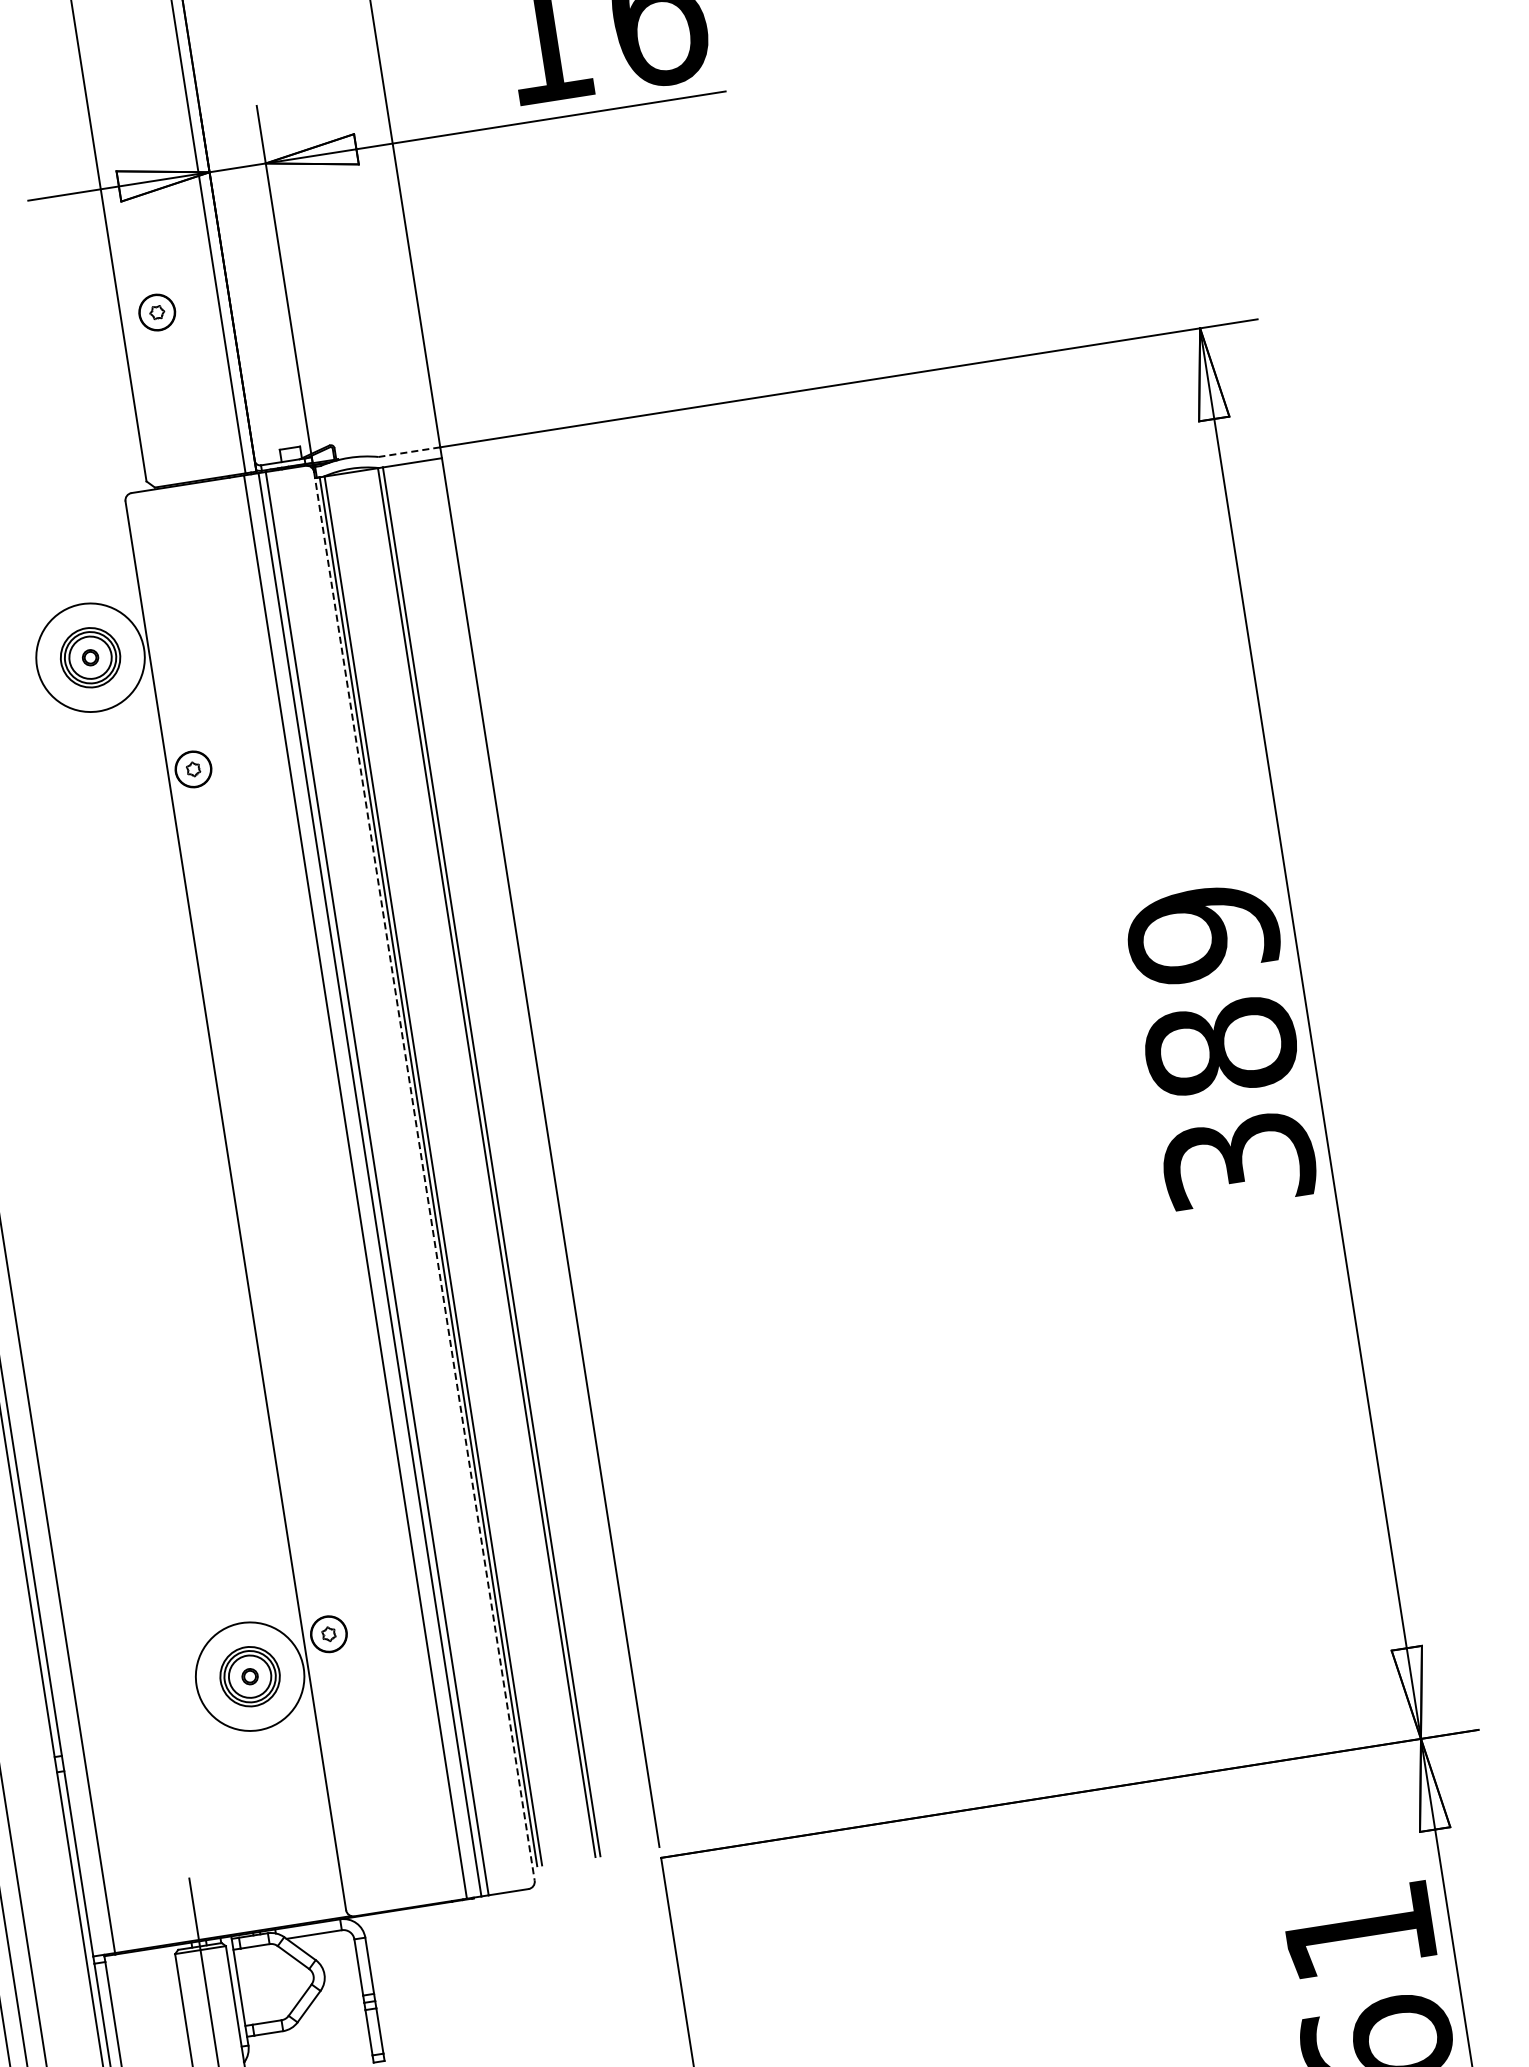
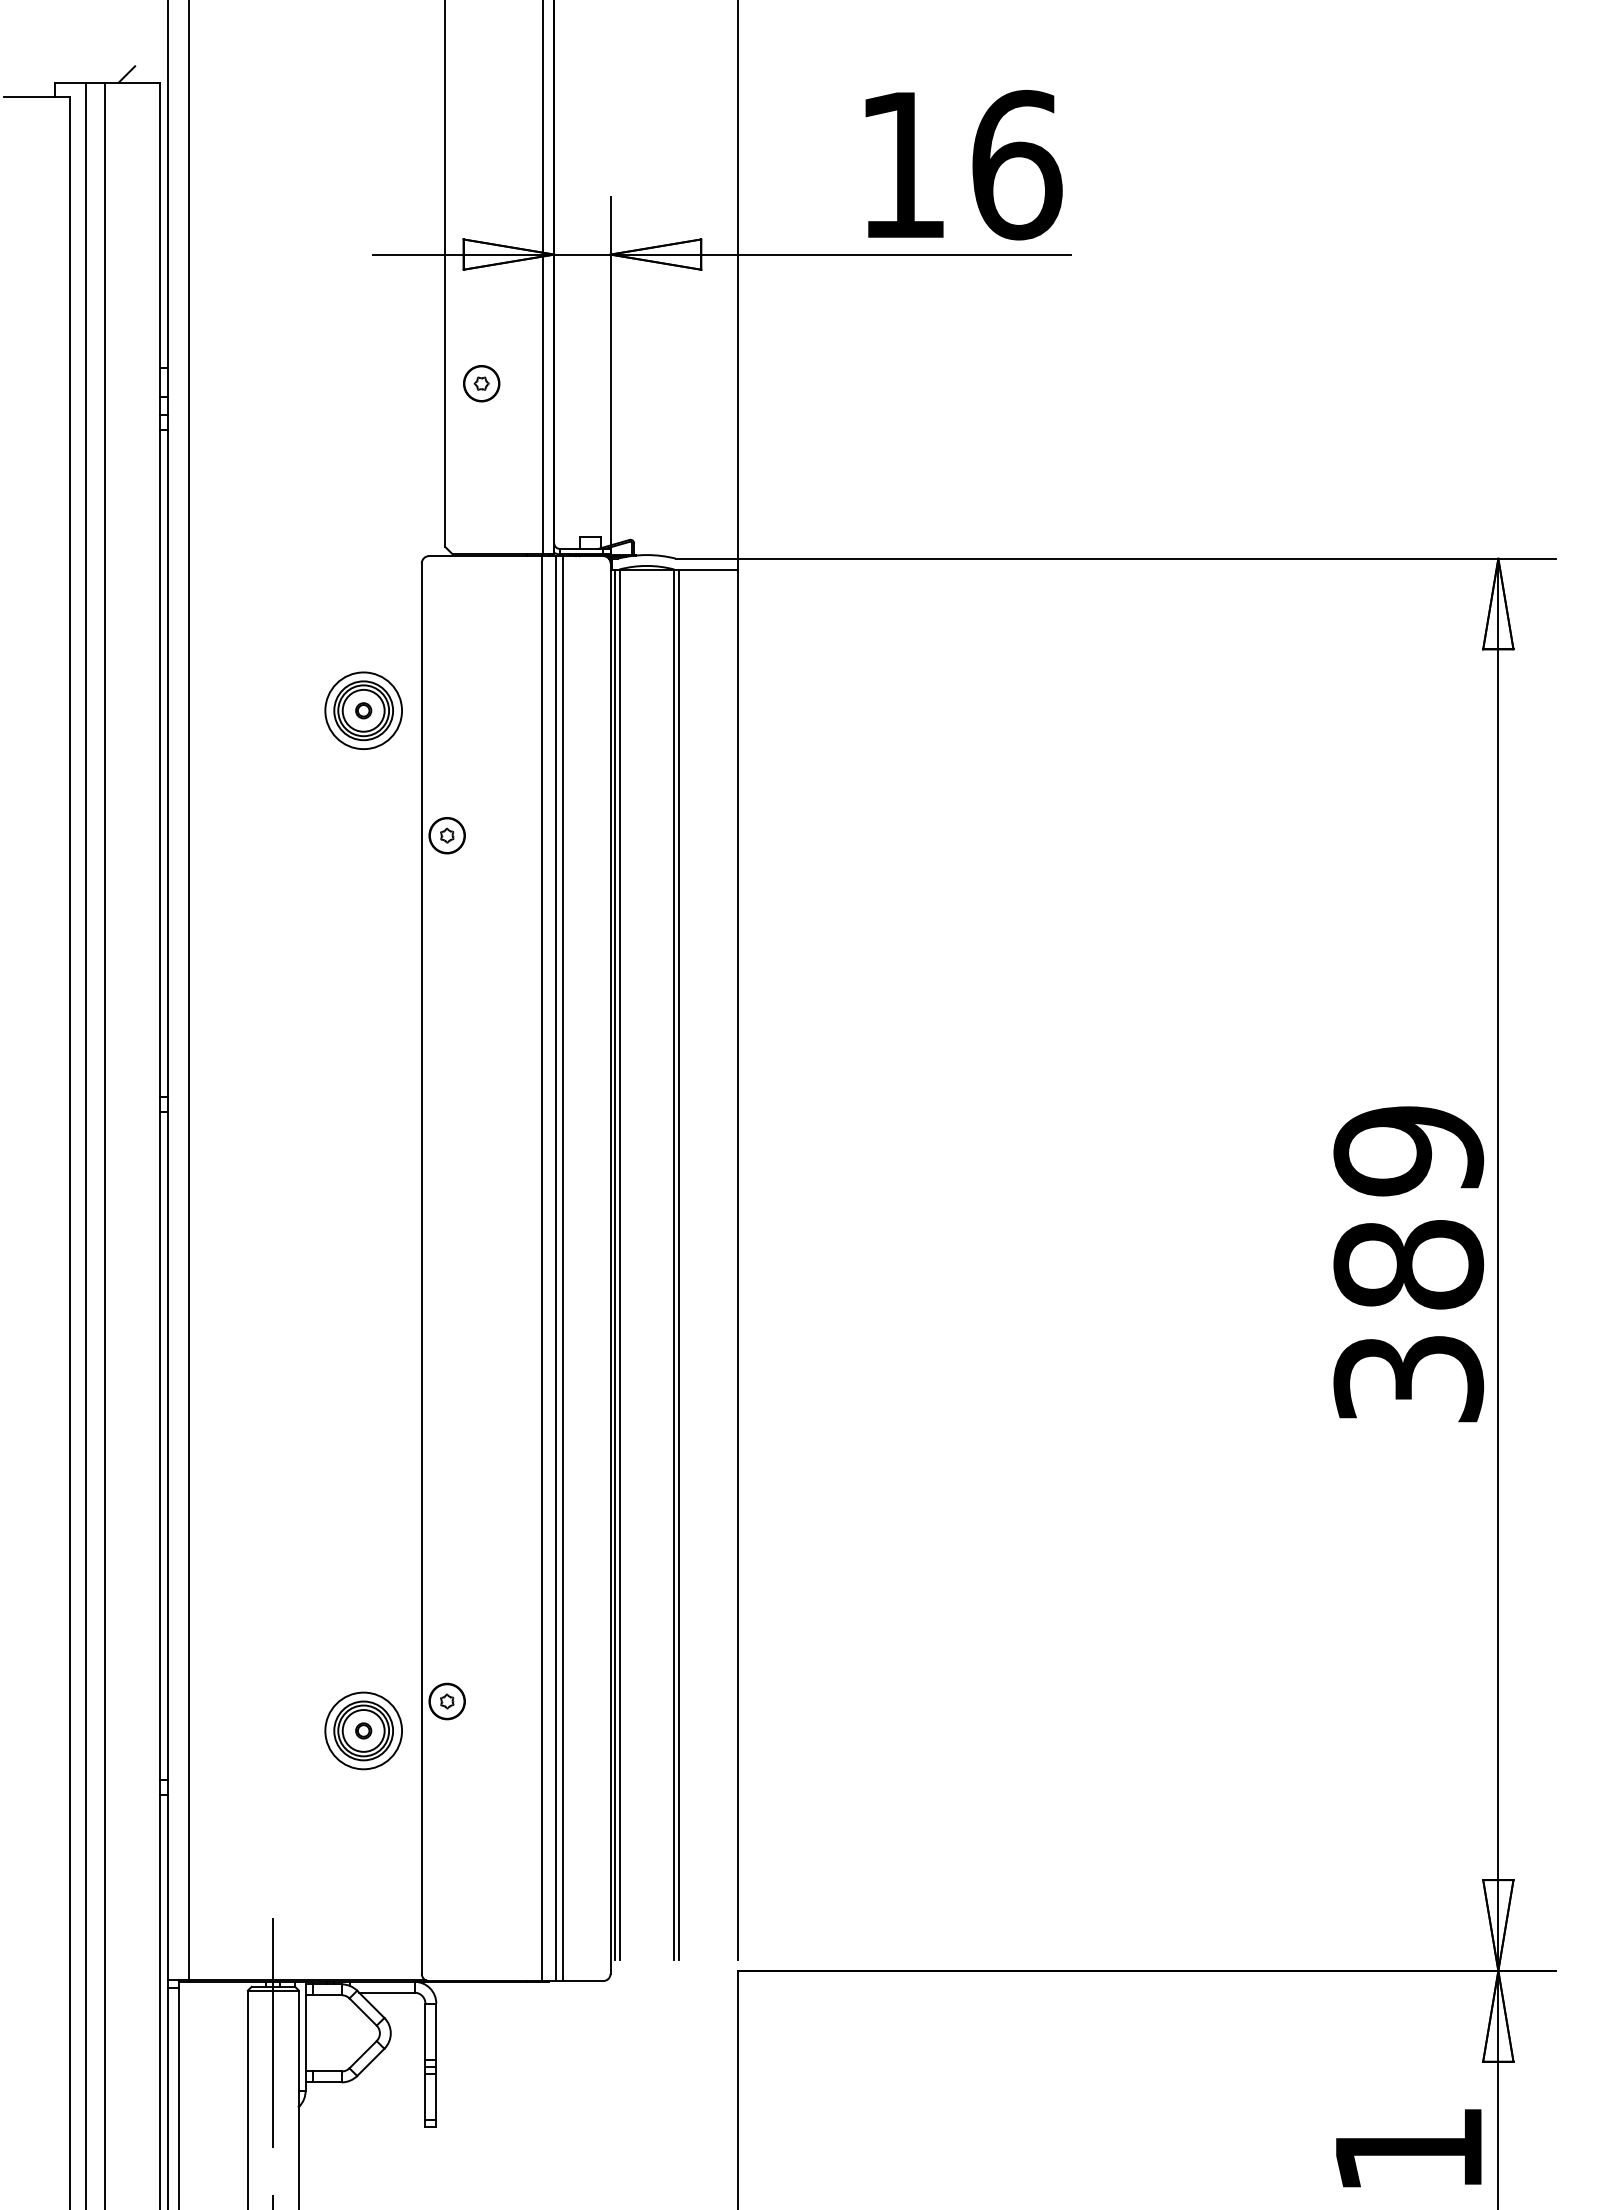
line: (409, 452) -> (706, 558), dashed -> solid
circle: (90, 657) -> (363, 710), size x0.71
line: (424, 1177) -> (610, 1269), dashed -> solid
circle: (249, 1676) -> (363, 1730), size x0.71

